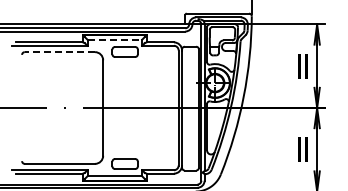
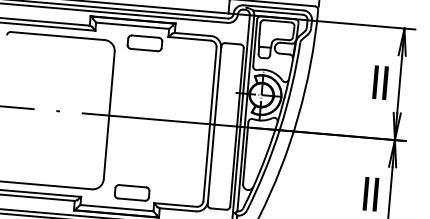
line: (115, 39) -> (133, 25), dashed -> solid
line: (59, 52) -> (57, 36), dashed -> solid

